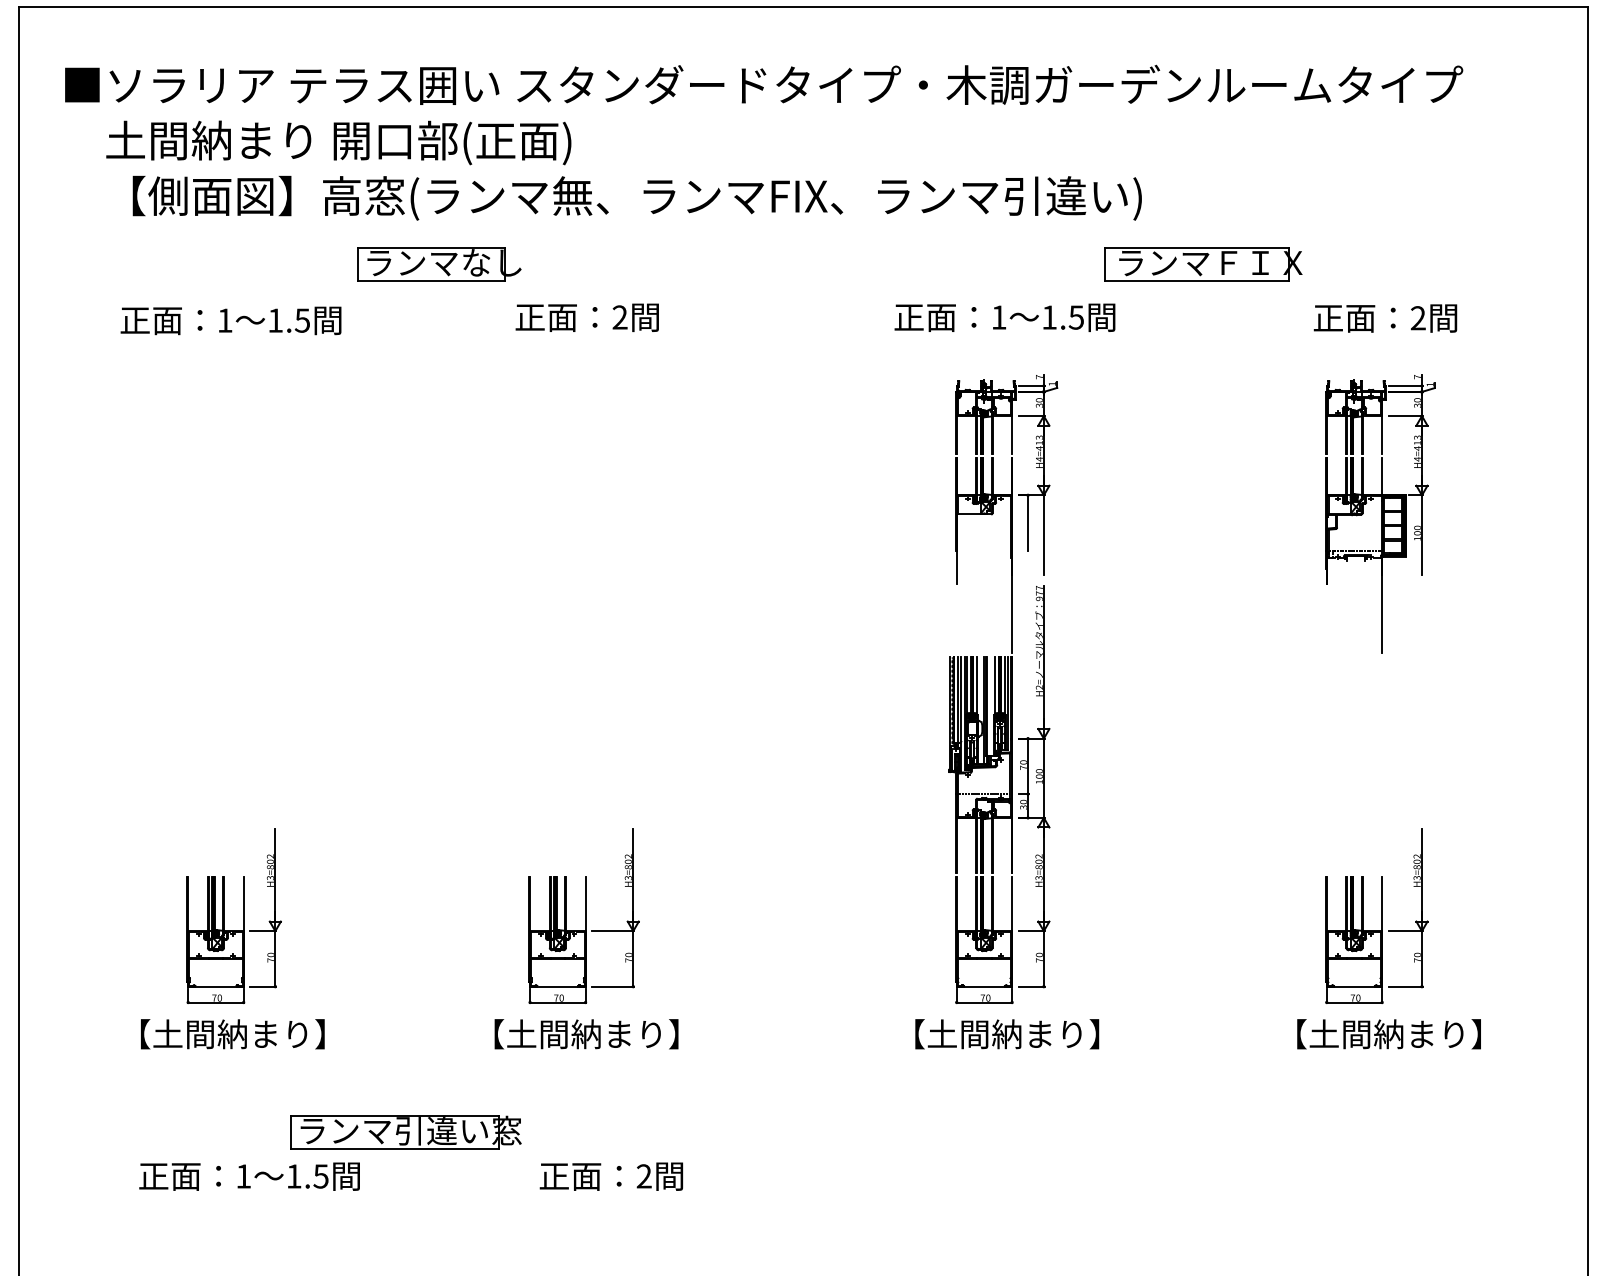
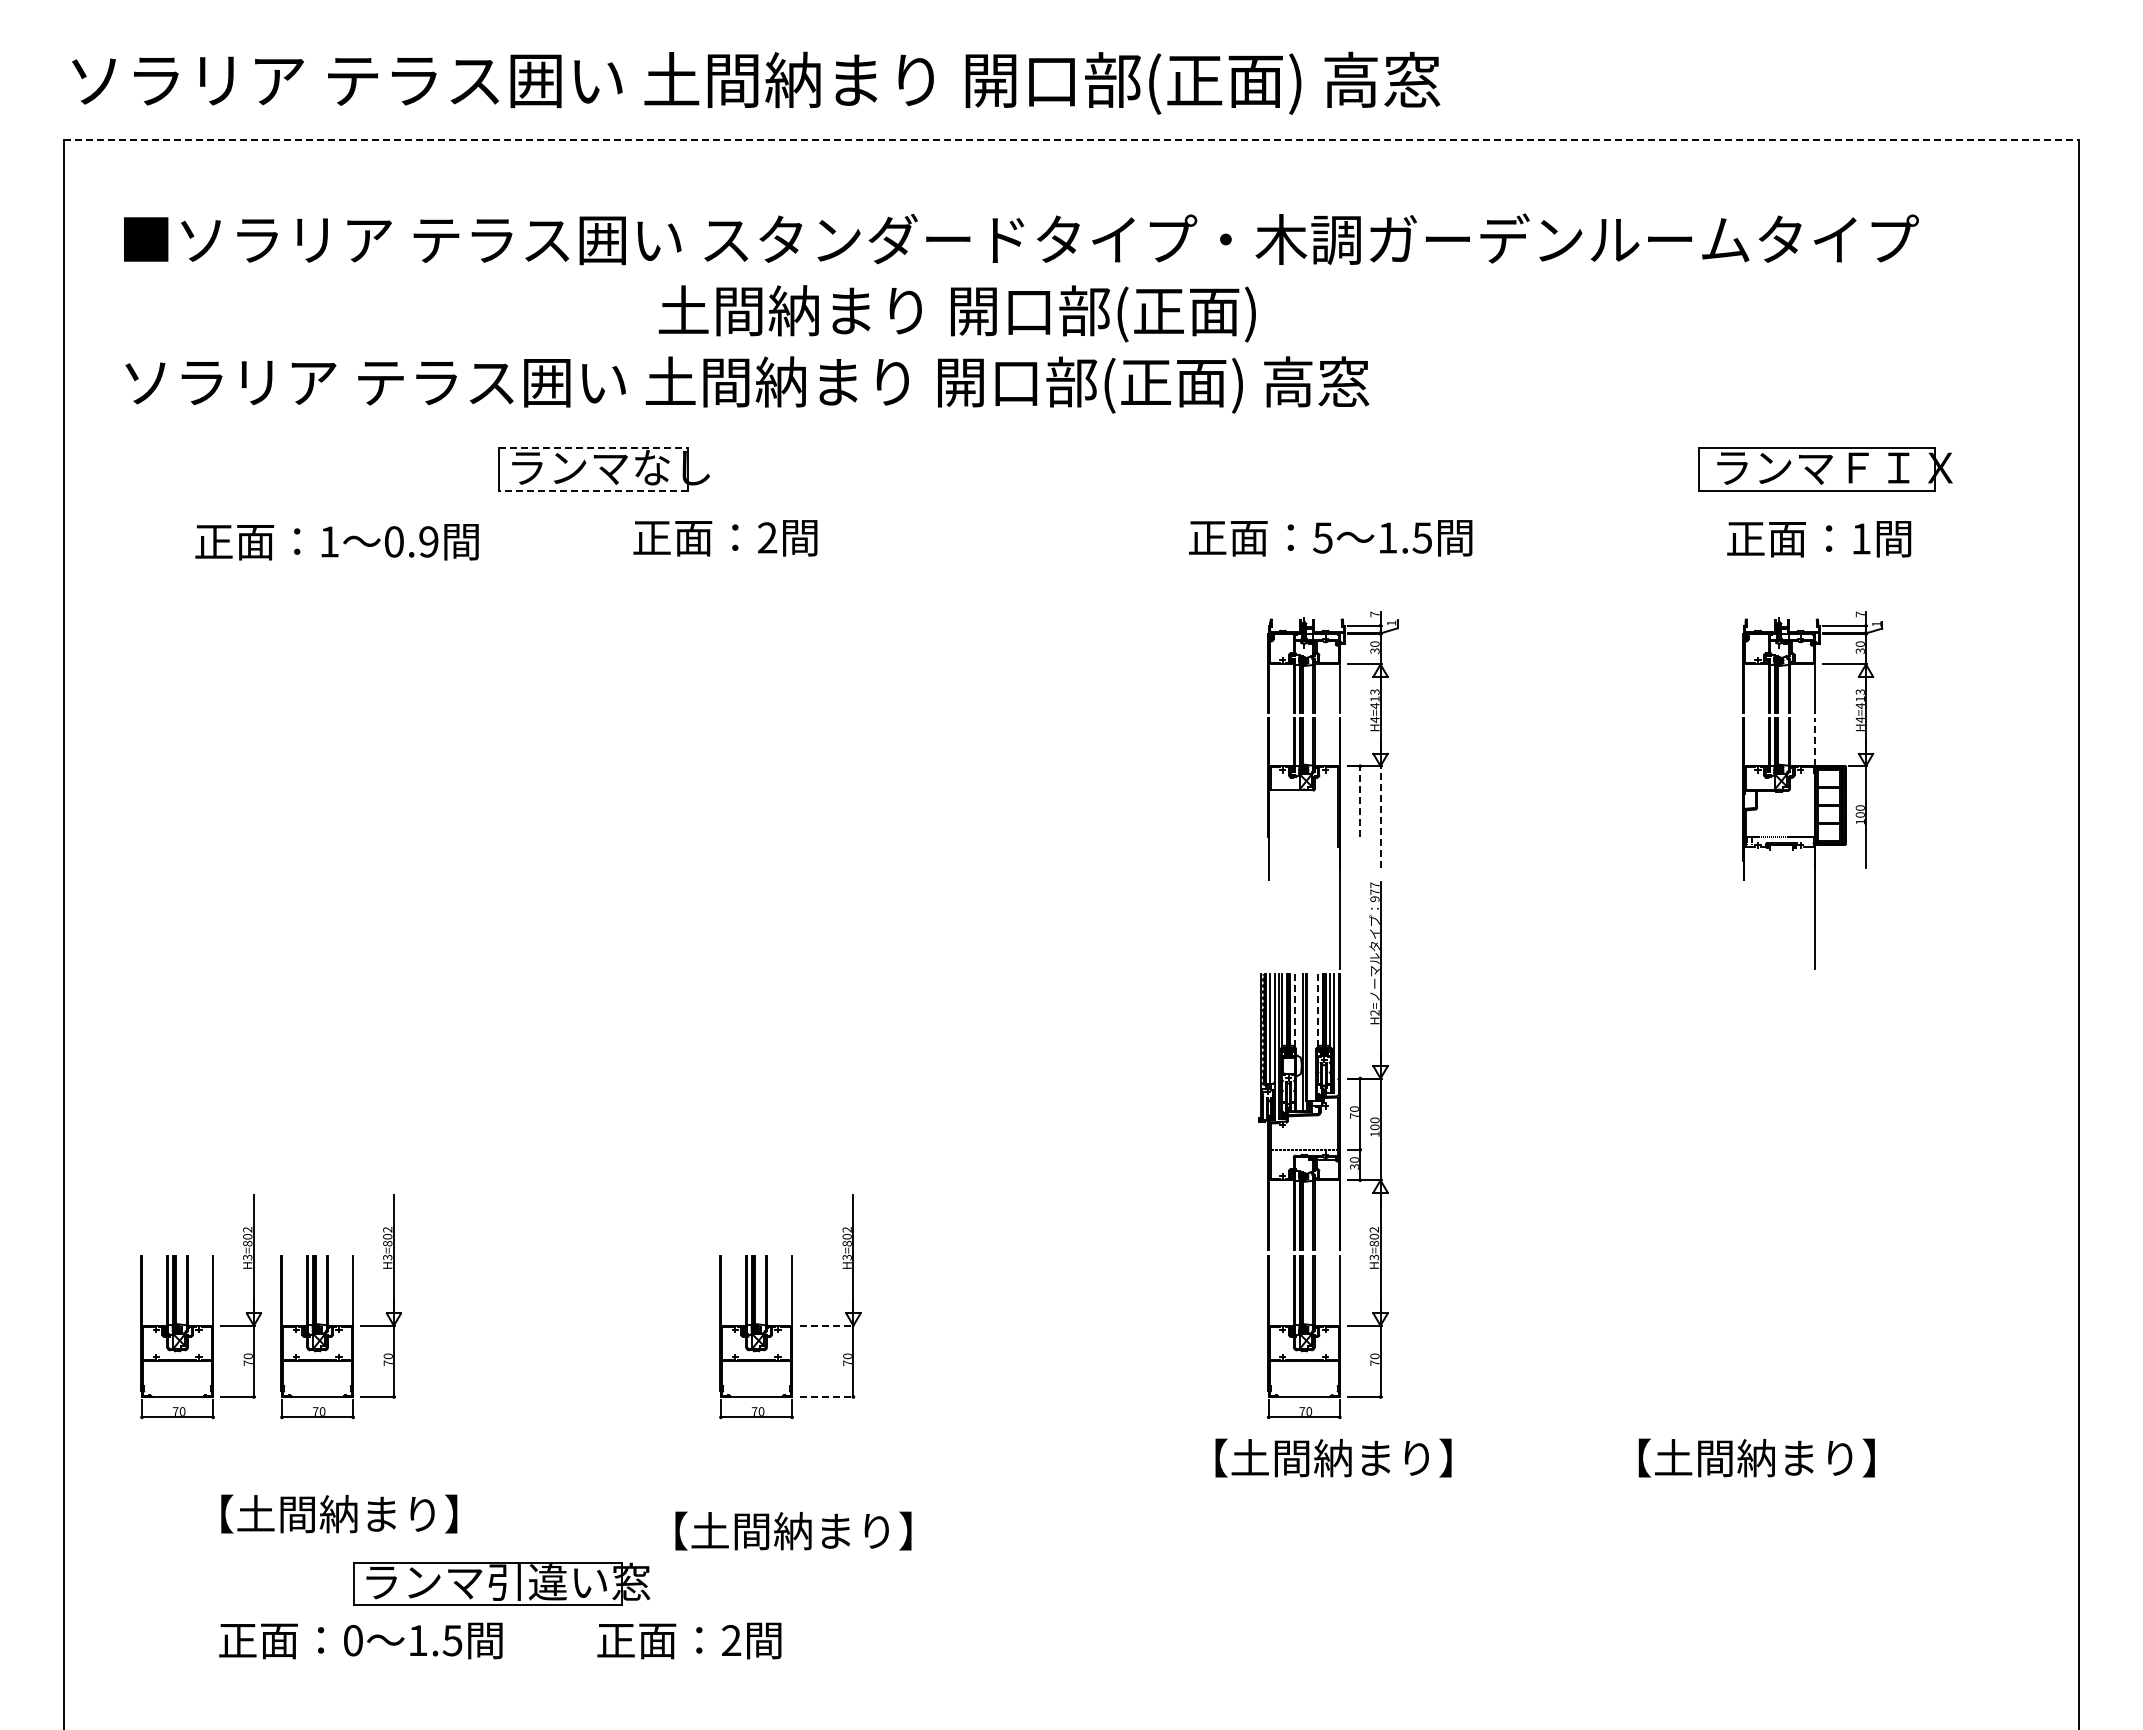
line: (803, 7) -> (1071, 139), solid -> dashed
text: (338, 142) -> (956, 313), moved
text: (603, 198) -> (815, 384), 【側面図】高窓(ランマ無、ランマFIX、ランマ引違い) -> ソラリア テラス囲い 土間納まり 開口部(正面) 高窓
line: (431, 247) -> (594, 448), solid -> dashed
part: (1203, 264) -> (1825, 469), moved
line: (430, 280) -> (593, 490), solid -> dashed
text: (587, 317) -> (725, 538), moved
text: (998, 317) -> (1322, 537), 1 -> 5
text: (1417, 317) -> (1860, 538), 2 -> 1
text: (289, 320) -> (411, 541), 1.5 -> 0.9
line: (1381, 476) -> (1814, 741), solid -> dashed
line: (1028, 522) -> (1360, 801), solid -> dashed
line: (1043, 535) -> (1380, 817), solid -> dashed
line: (976, 686) -> (1294, 1011), solid -> dashed
line: (995, 686) -> (1318, 1011), solid -> dashed
part: (134, 916) -> (212, 1306), added
part: (1377, 916) -> (1808, 1306), removed
line: (613, 930) -> (827, 1325), solid -> dashed
line: (613, 986) -> (827, 1396), solid -> dashed
text: (232, 1033) -> (339, 1513), moved
text: (586, 1033) -> (793, 1530), moved
text: (1388, 1033) -> (1756, 1457), moved
part: (405, 1131) -> (501, 1583), moved
text: (243, 1176) -> (353, 1640), 1 -> 0
text: (611, 1176) -> (689, 1640), moved

